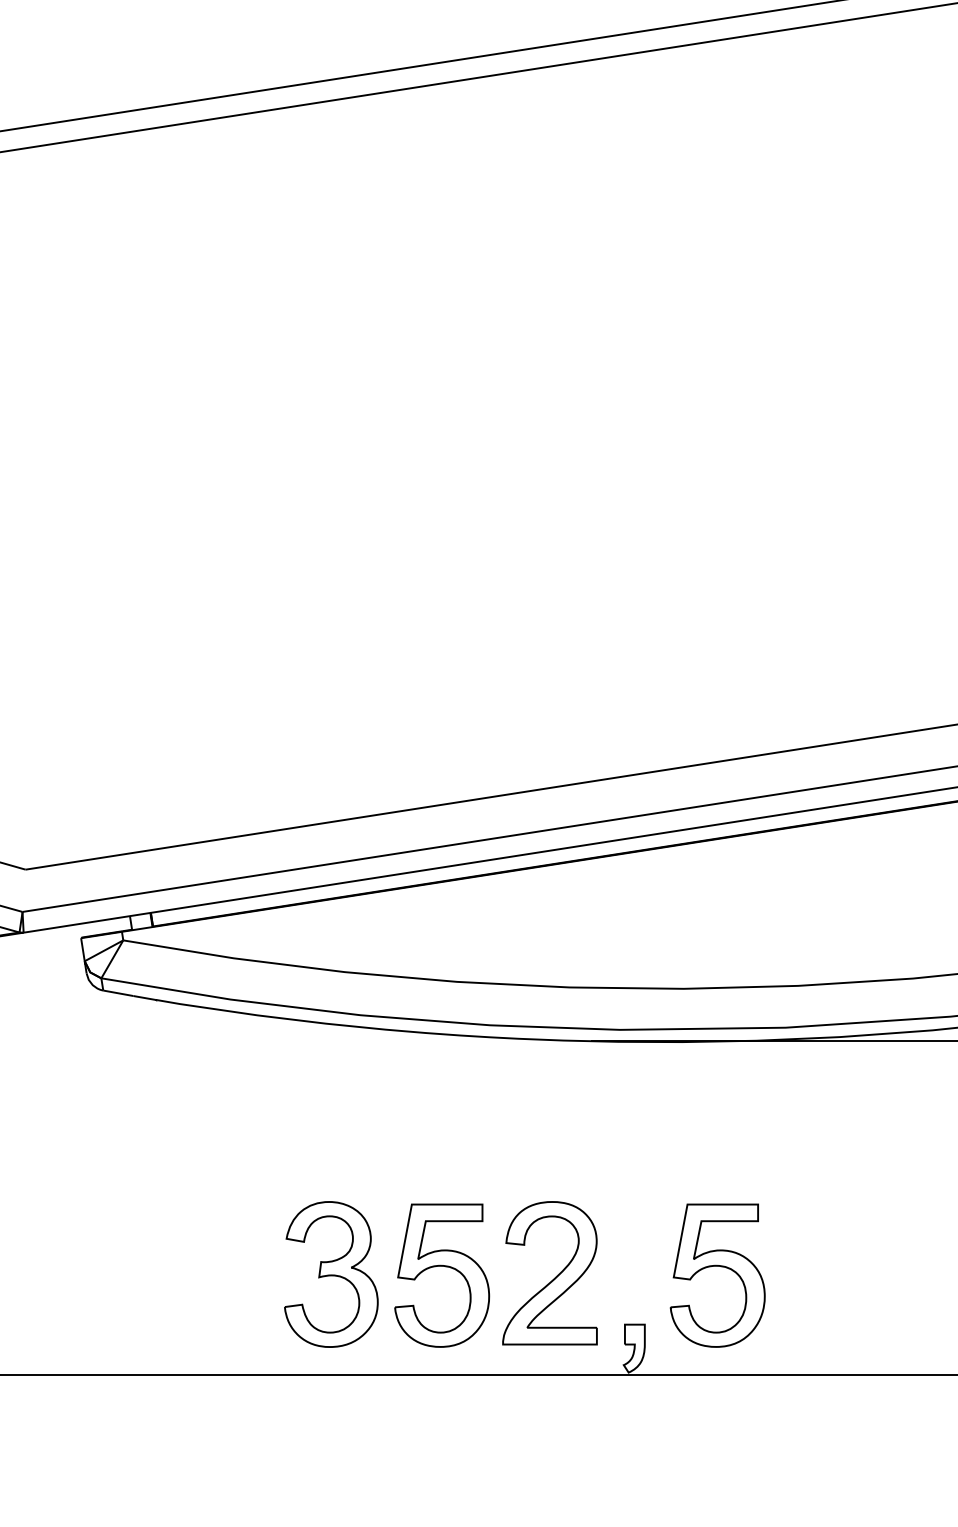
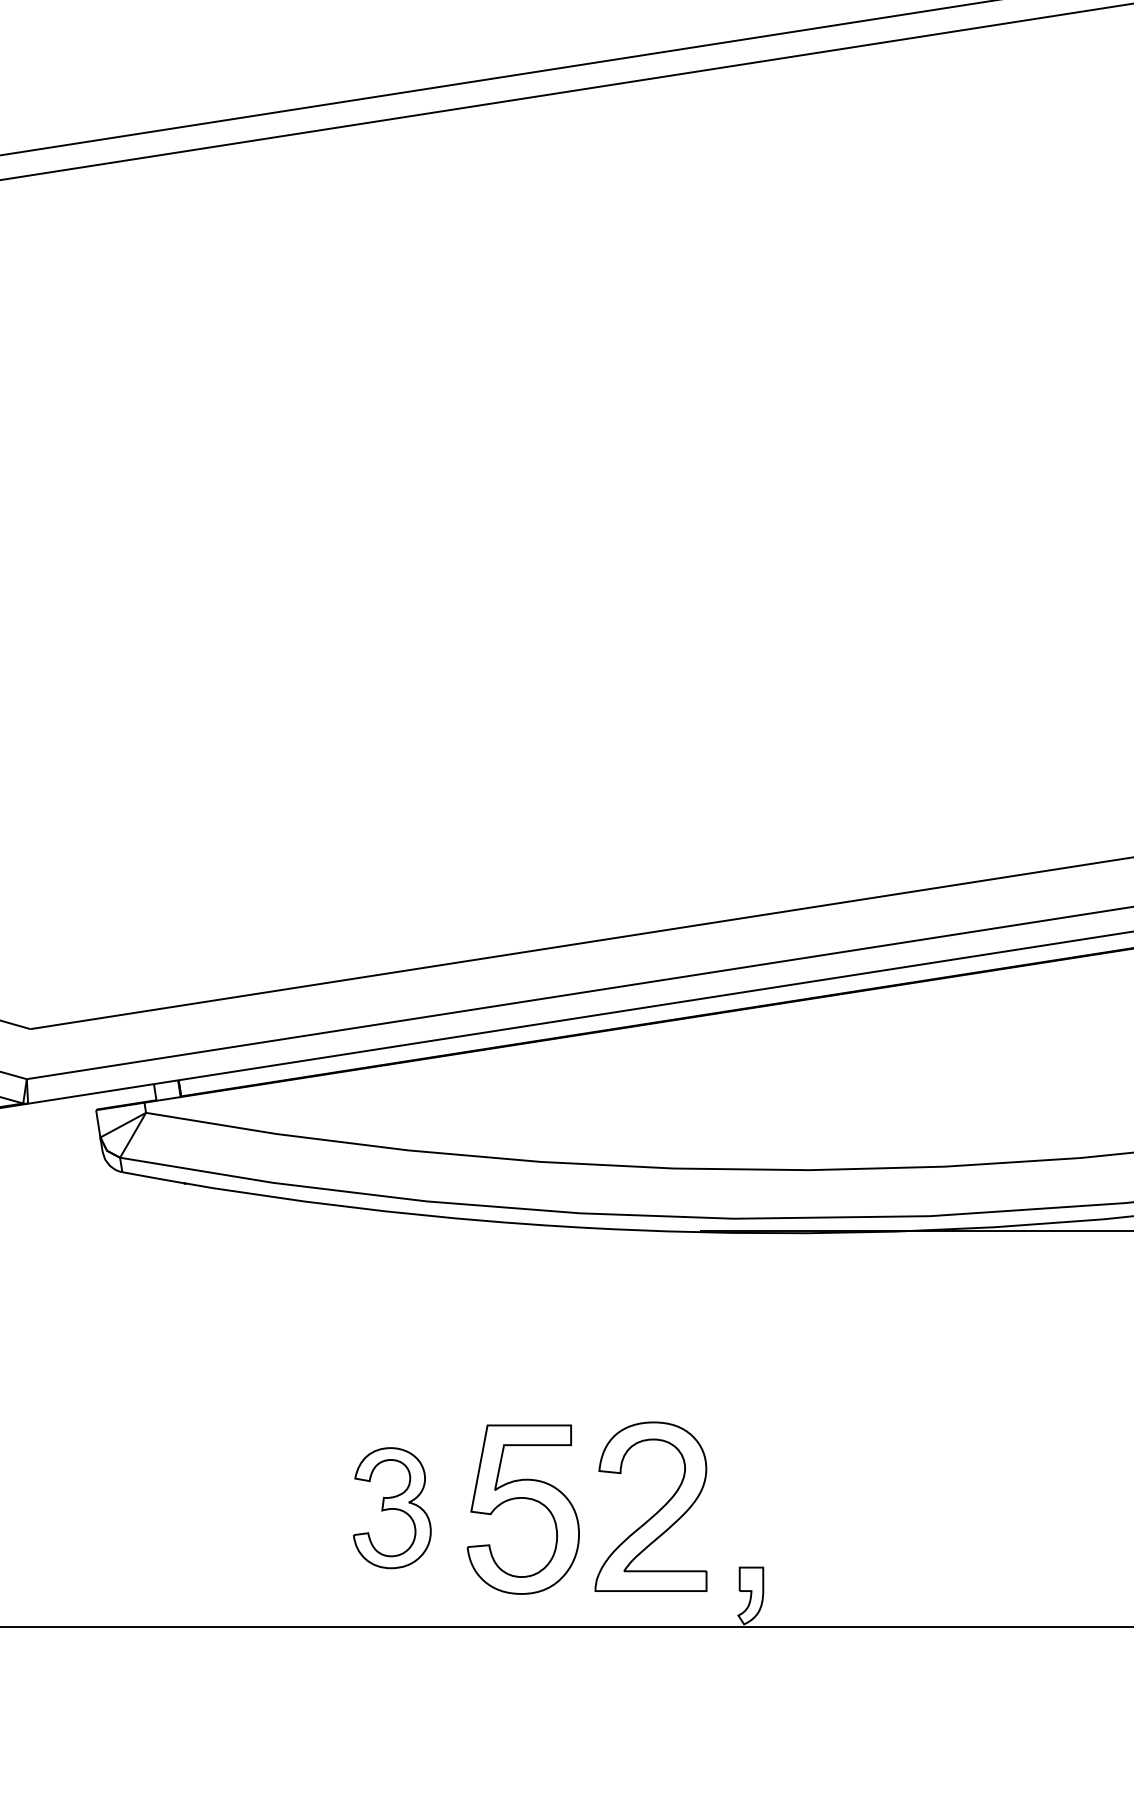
part: (720, 1267) -> (852, 1499), removed
part: (331, 1273) -> (392, 1507), size x0.7

